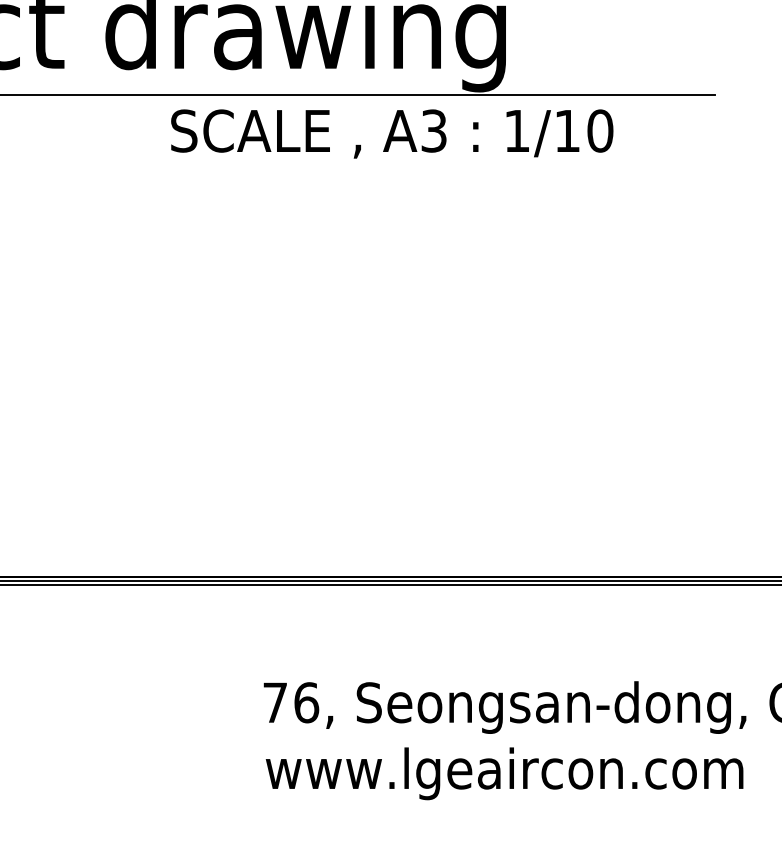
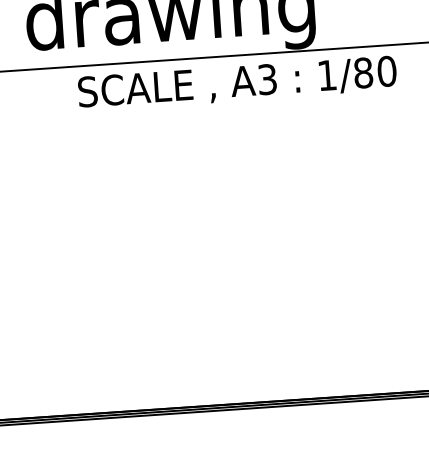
text: (567, 130) -> (363, 72), 1/10 -> 1/80

